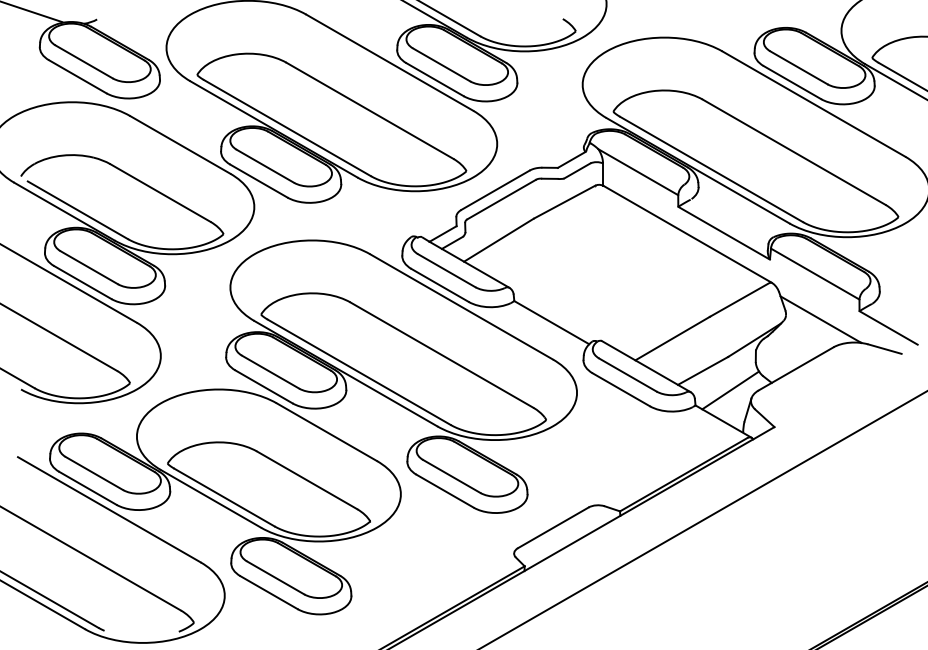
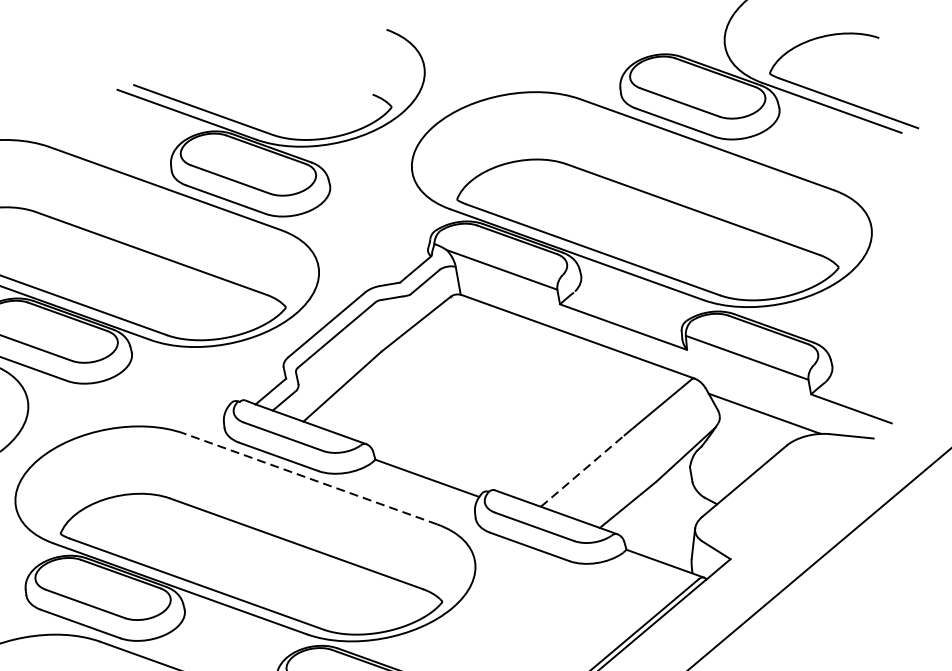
line: (461, 306) -> (310, 478), solid -> dashed
line: (673, 338) -> (583, 470), solid -> dashed
line: (730, 390) -> (667, 523), removed

